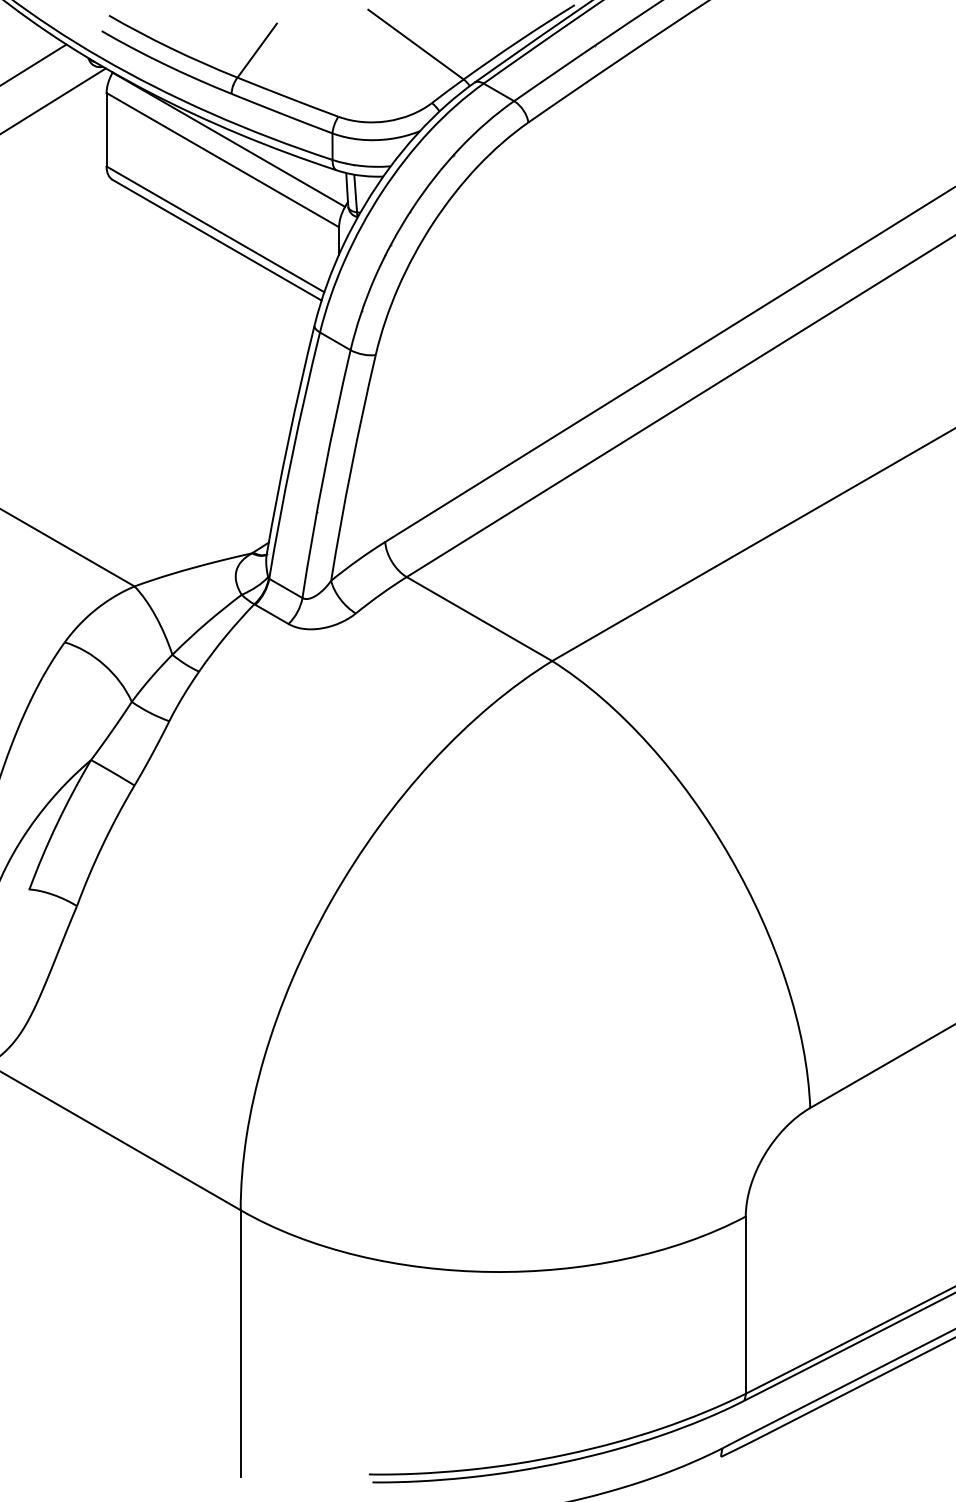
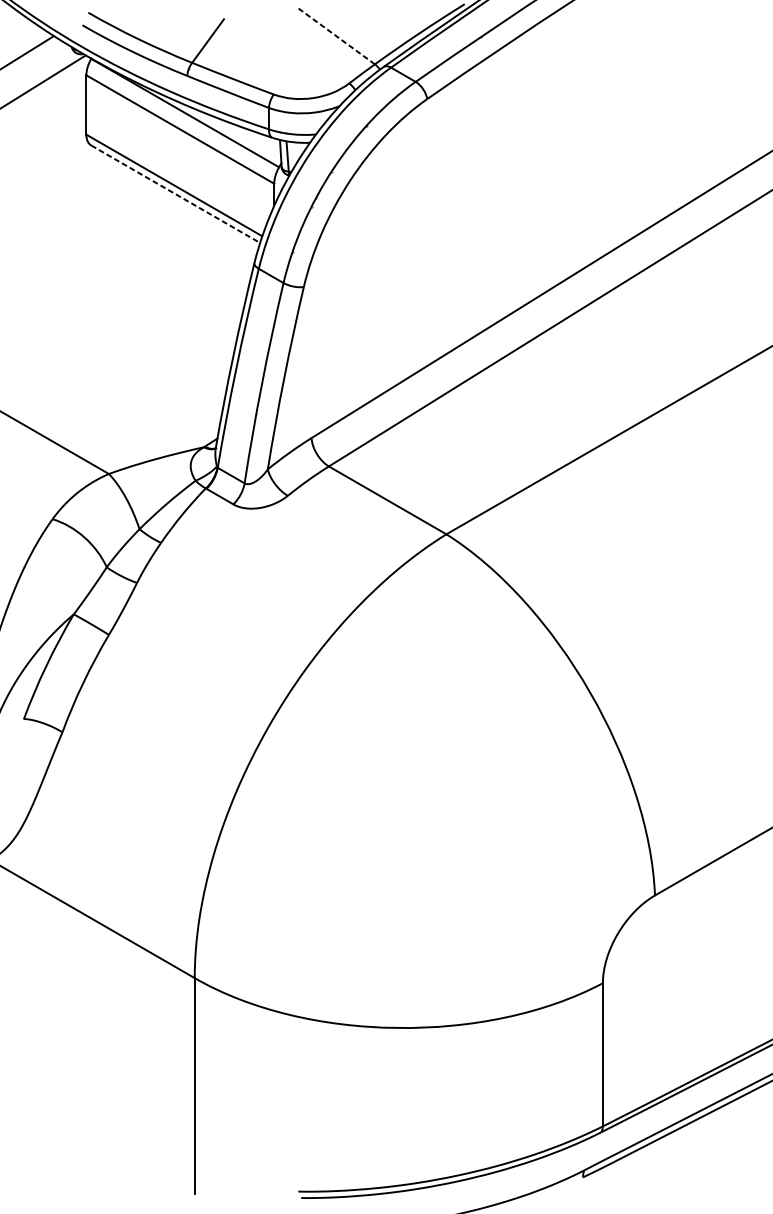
line: (415, 44) -> (335, 36), solid -> dashed
line: (217, 240) -> (175, 194), solid -> dashed

